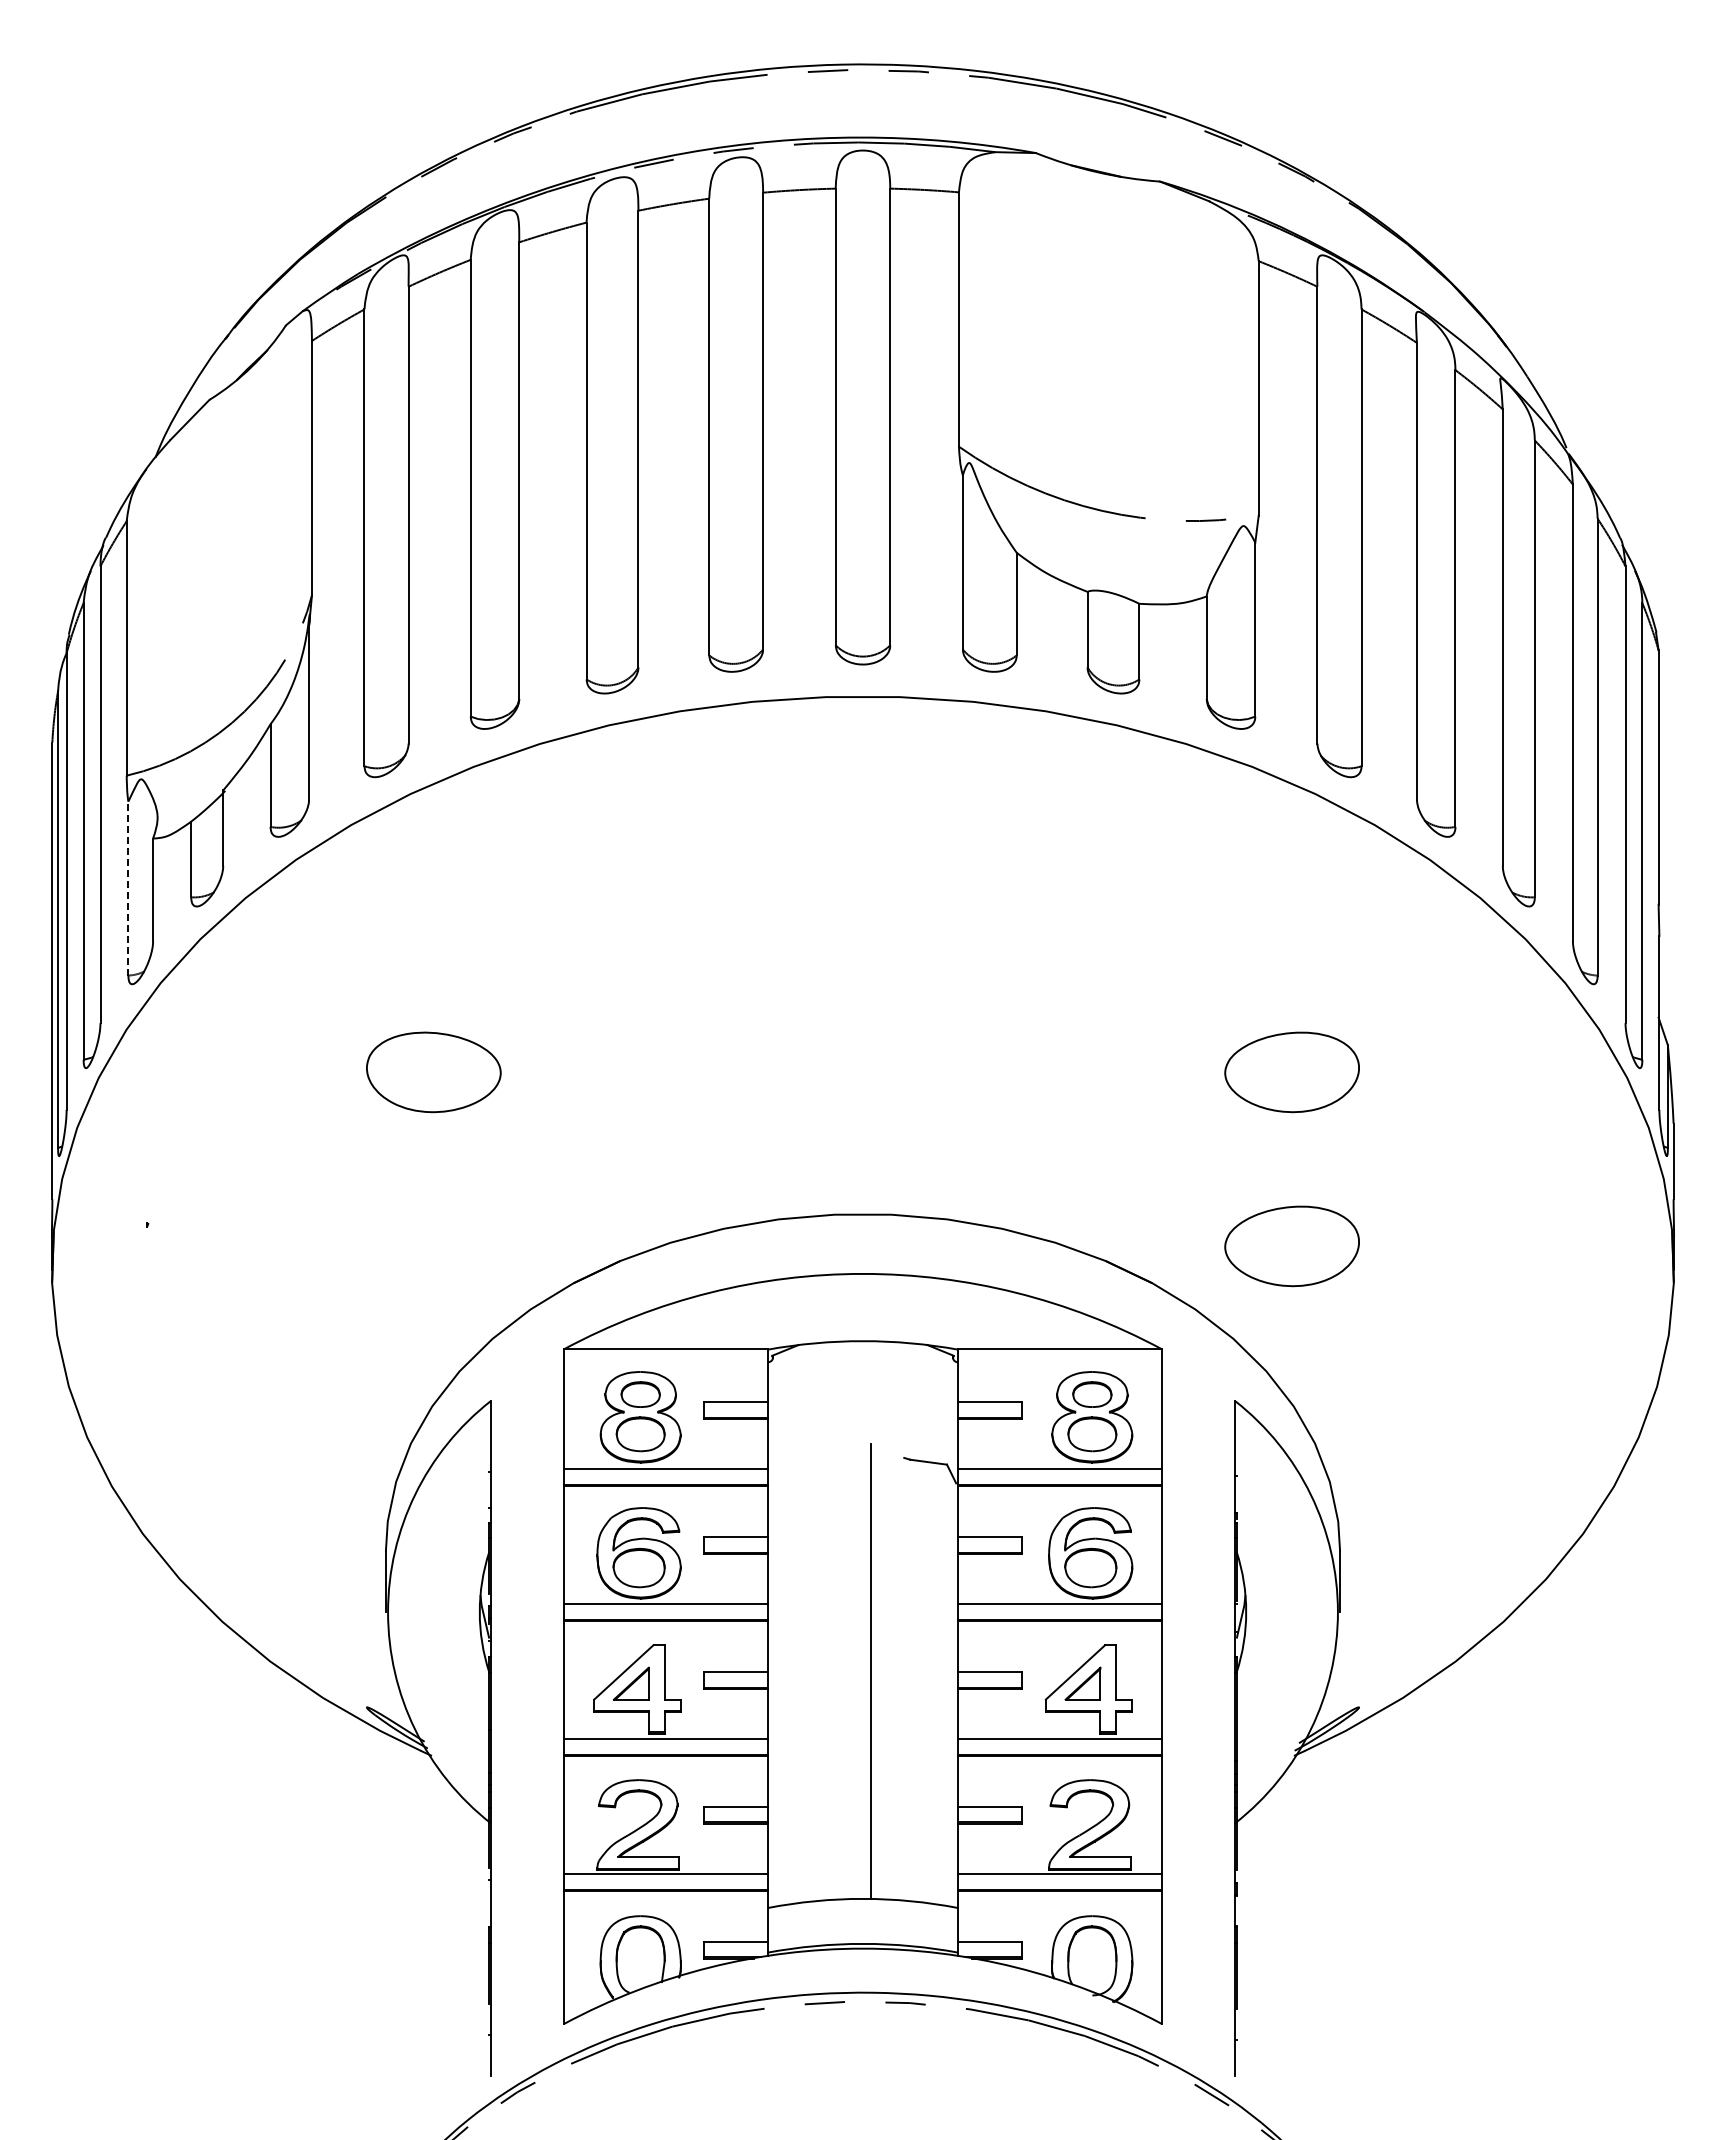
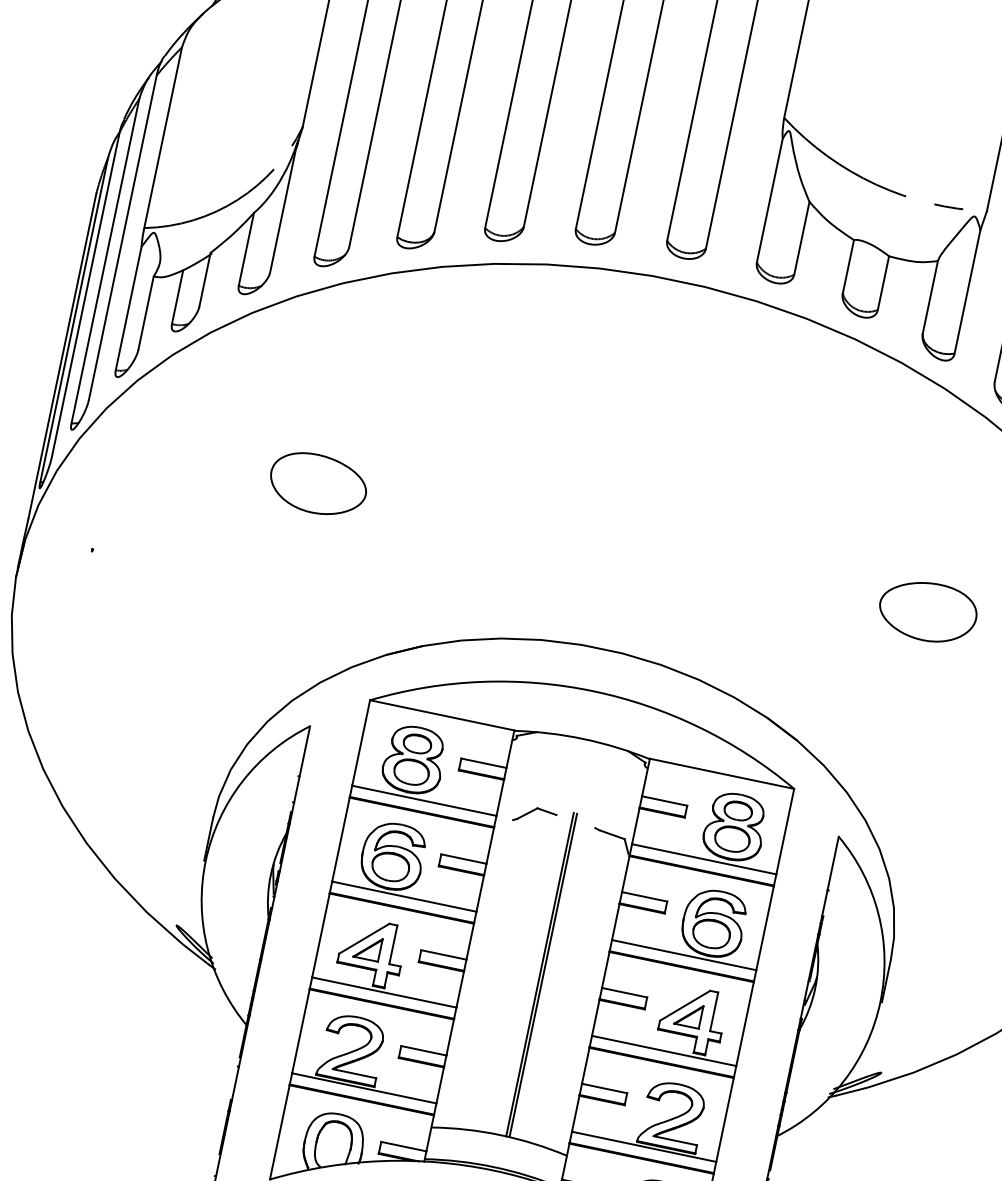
line: (128, 888) -> (128, 308), dashed -> solid
part: (1291, 1246) -> (901, 735), removed
part: (815, 1453) -> (532, 811), added
line: (875, 1671) -> (543, 975), added

